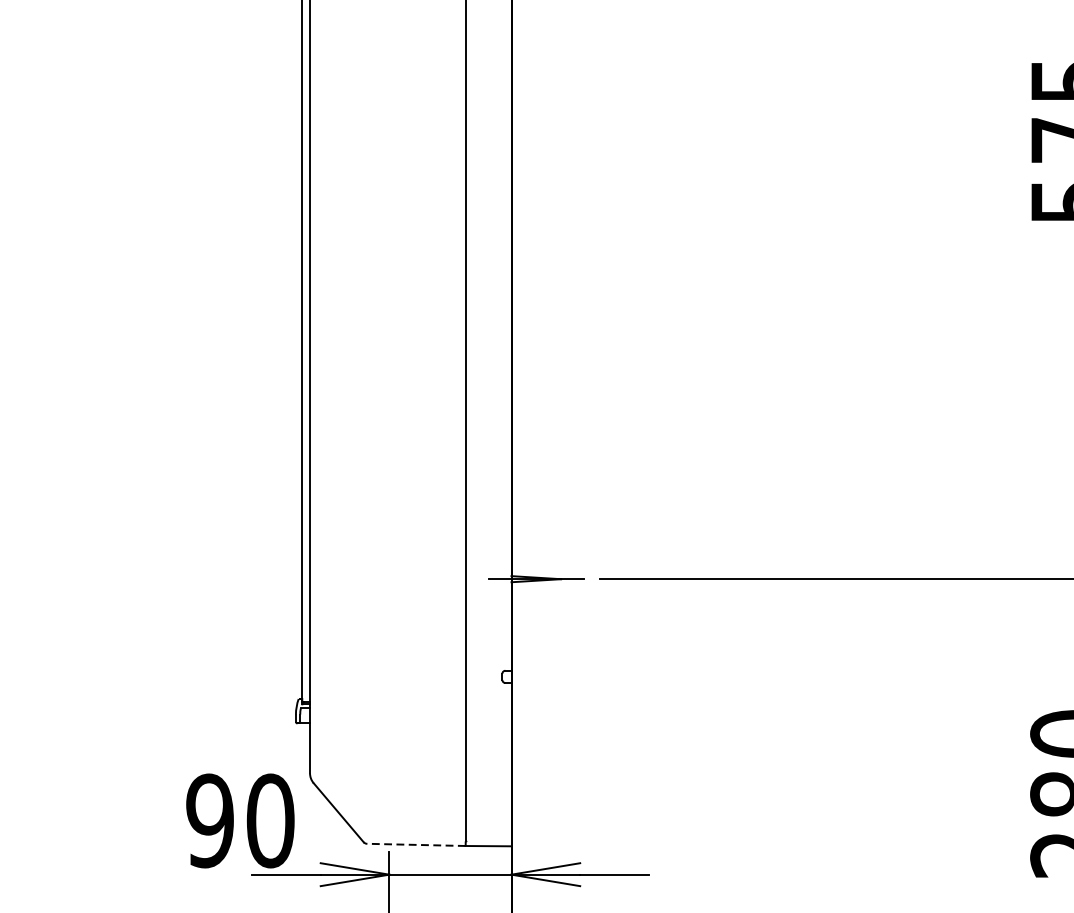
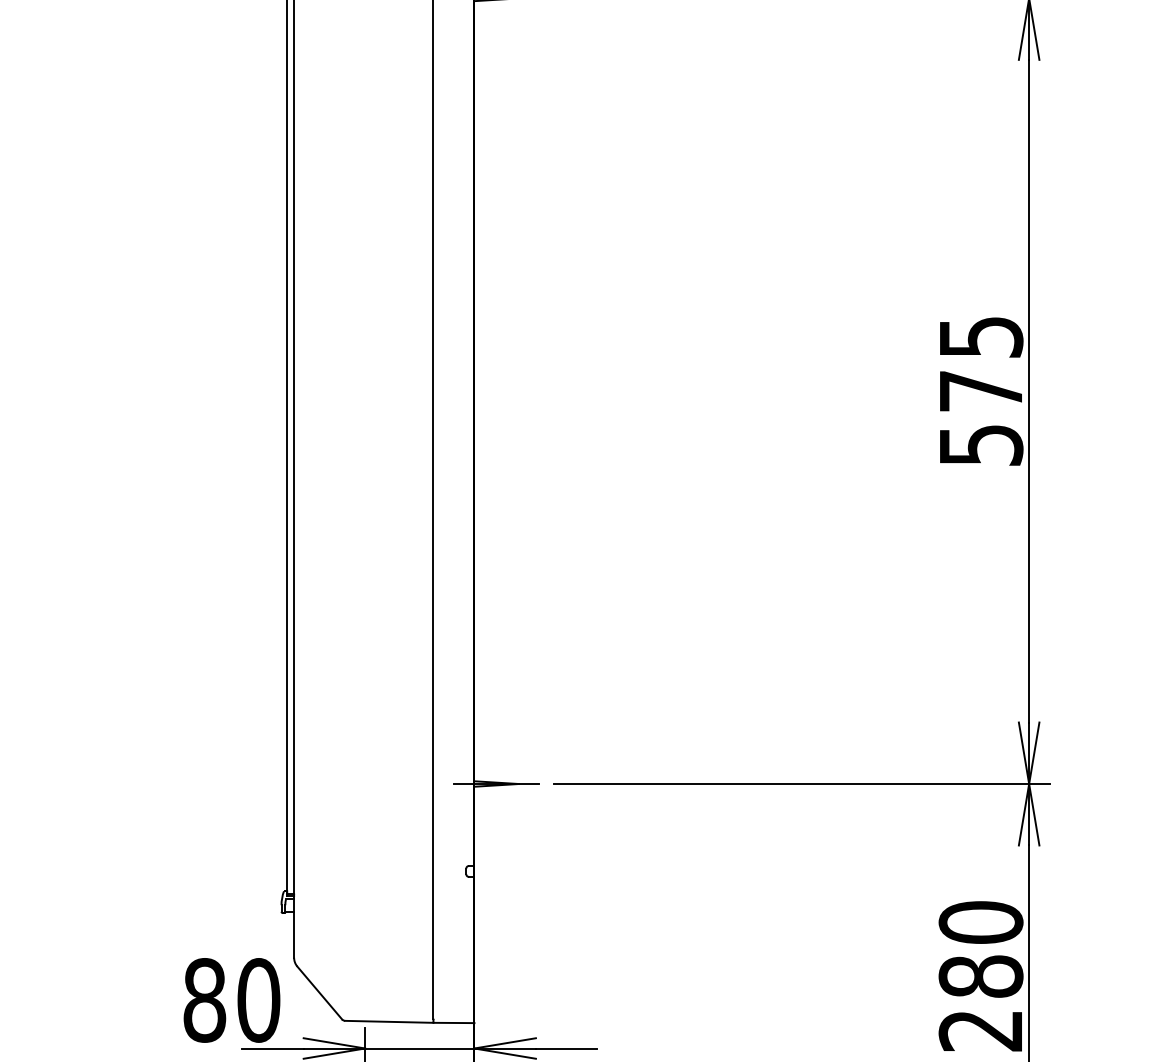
text: (209, 821) -> (204, 1000), 90 -> 80
line: (415, 844) -> (388, 1021), dashed -> solid

